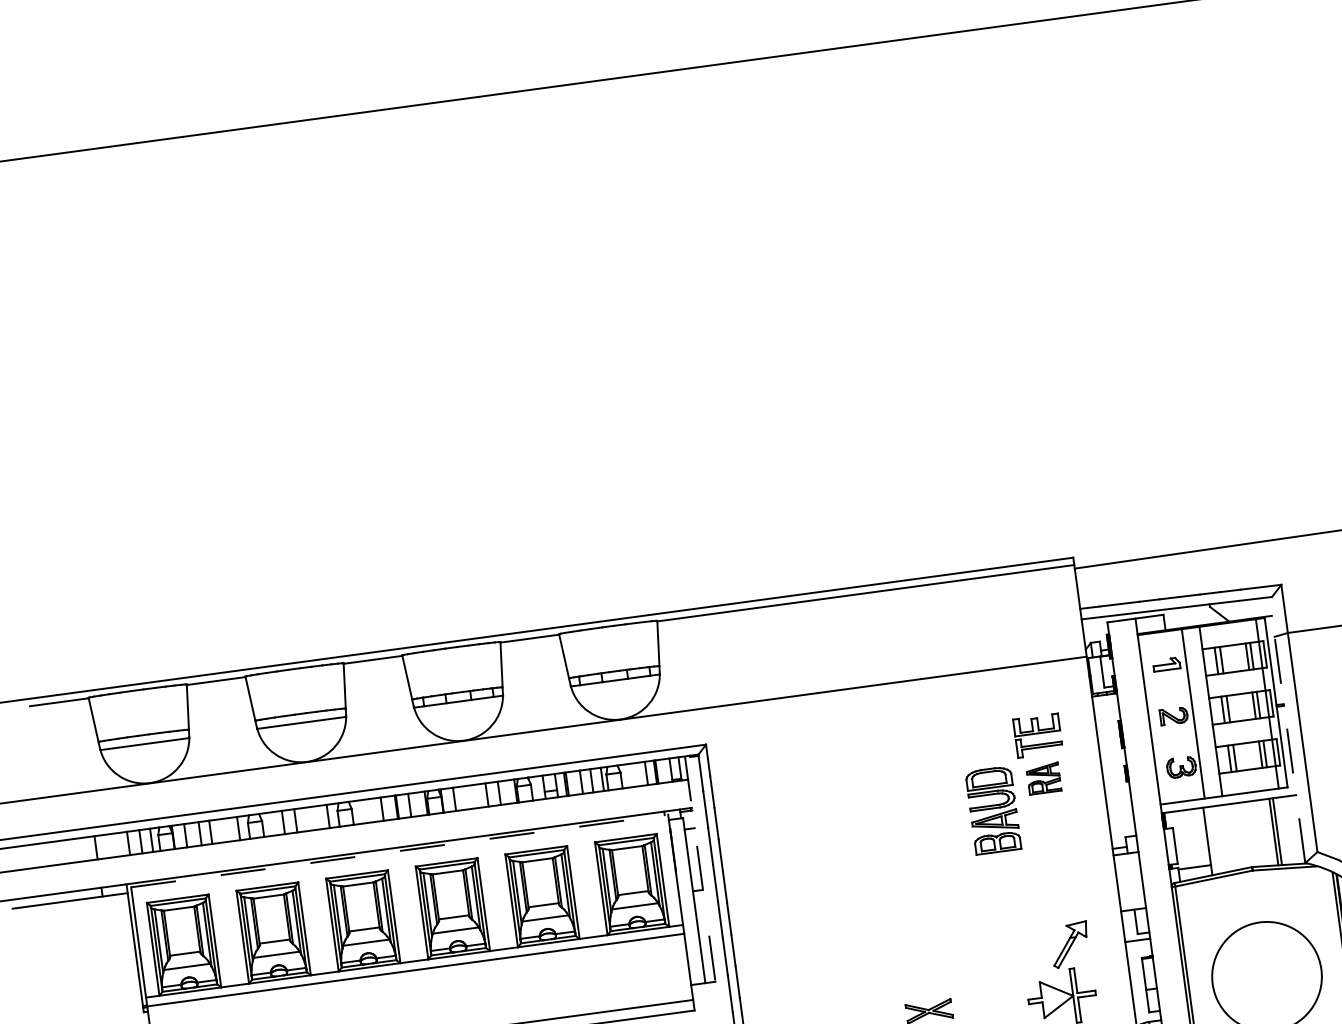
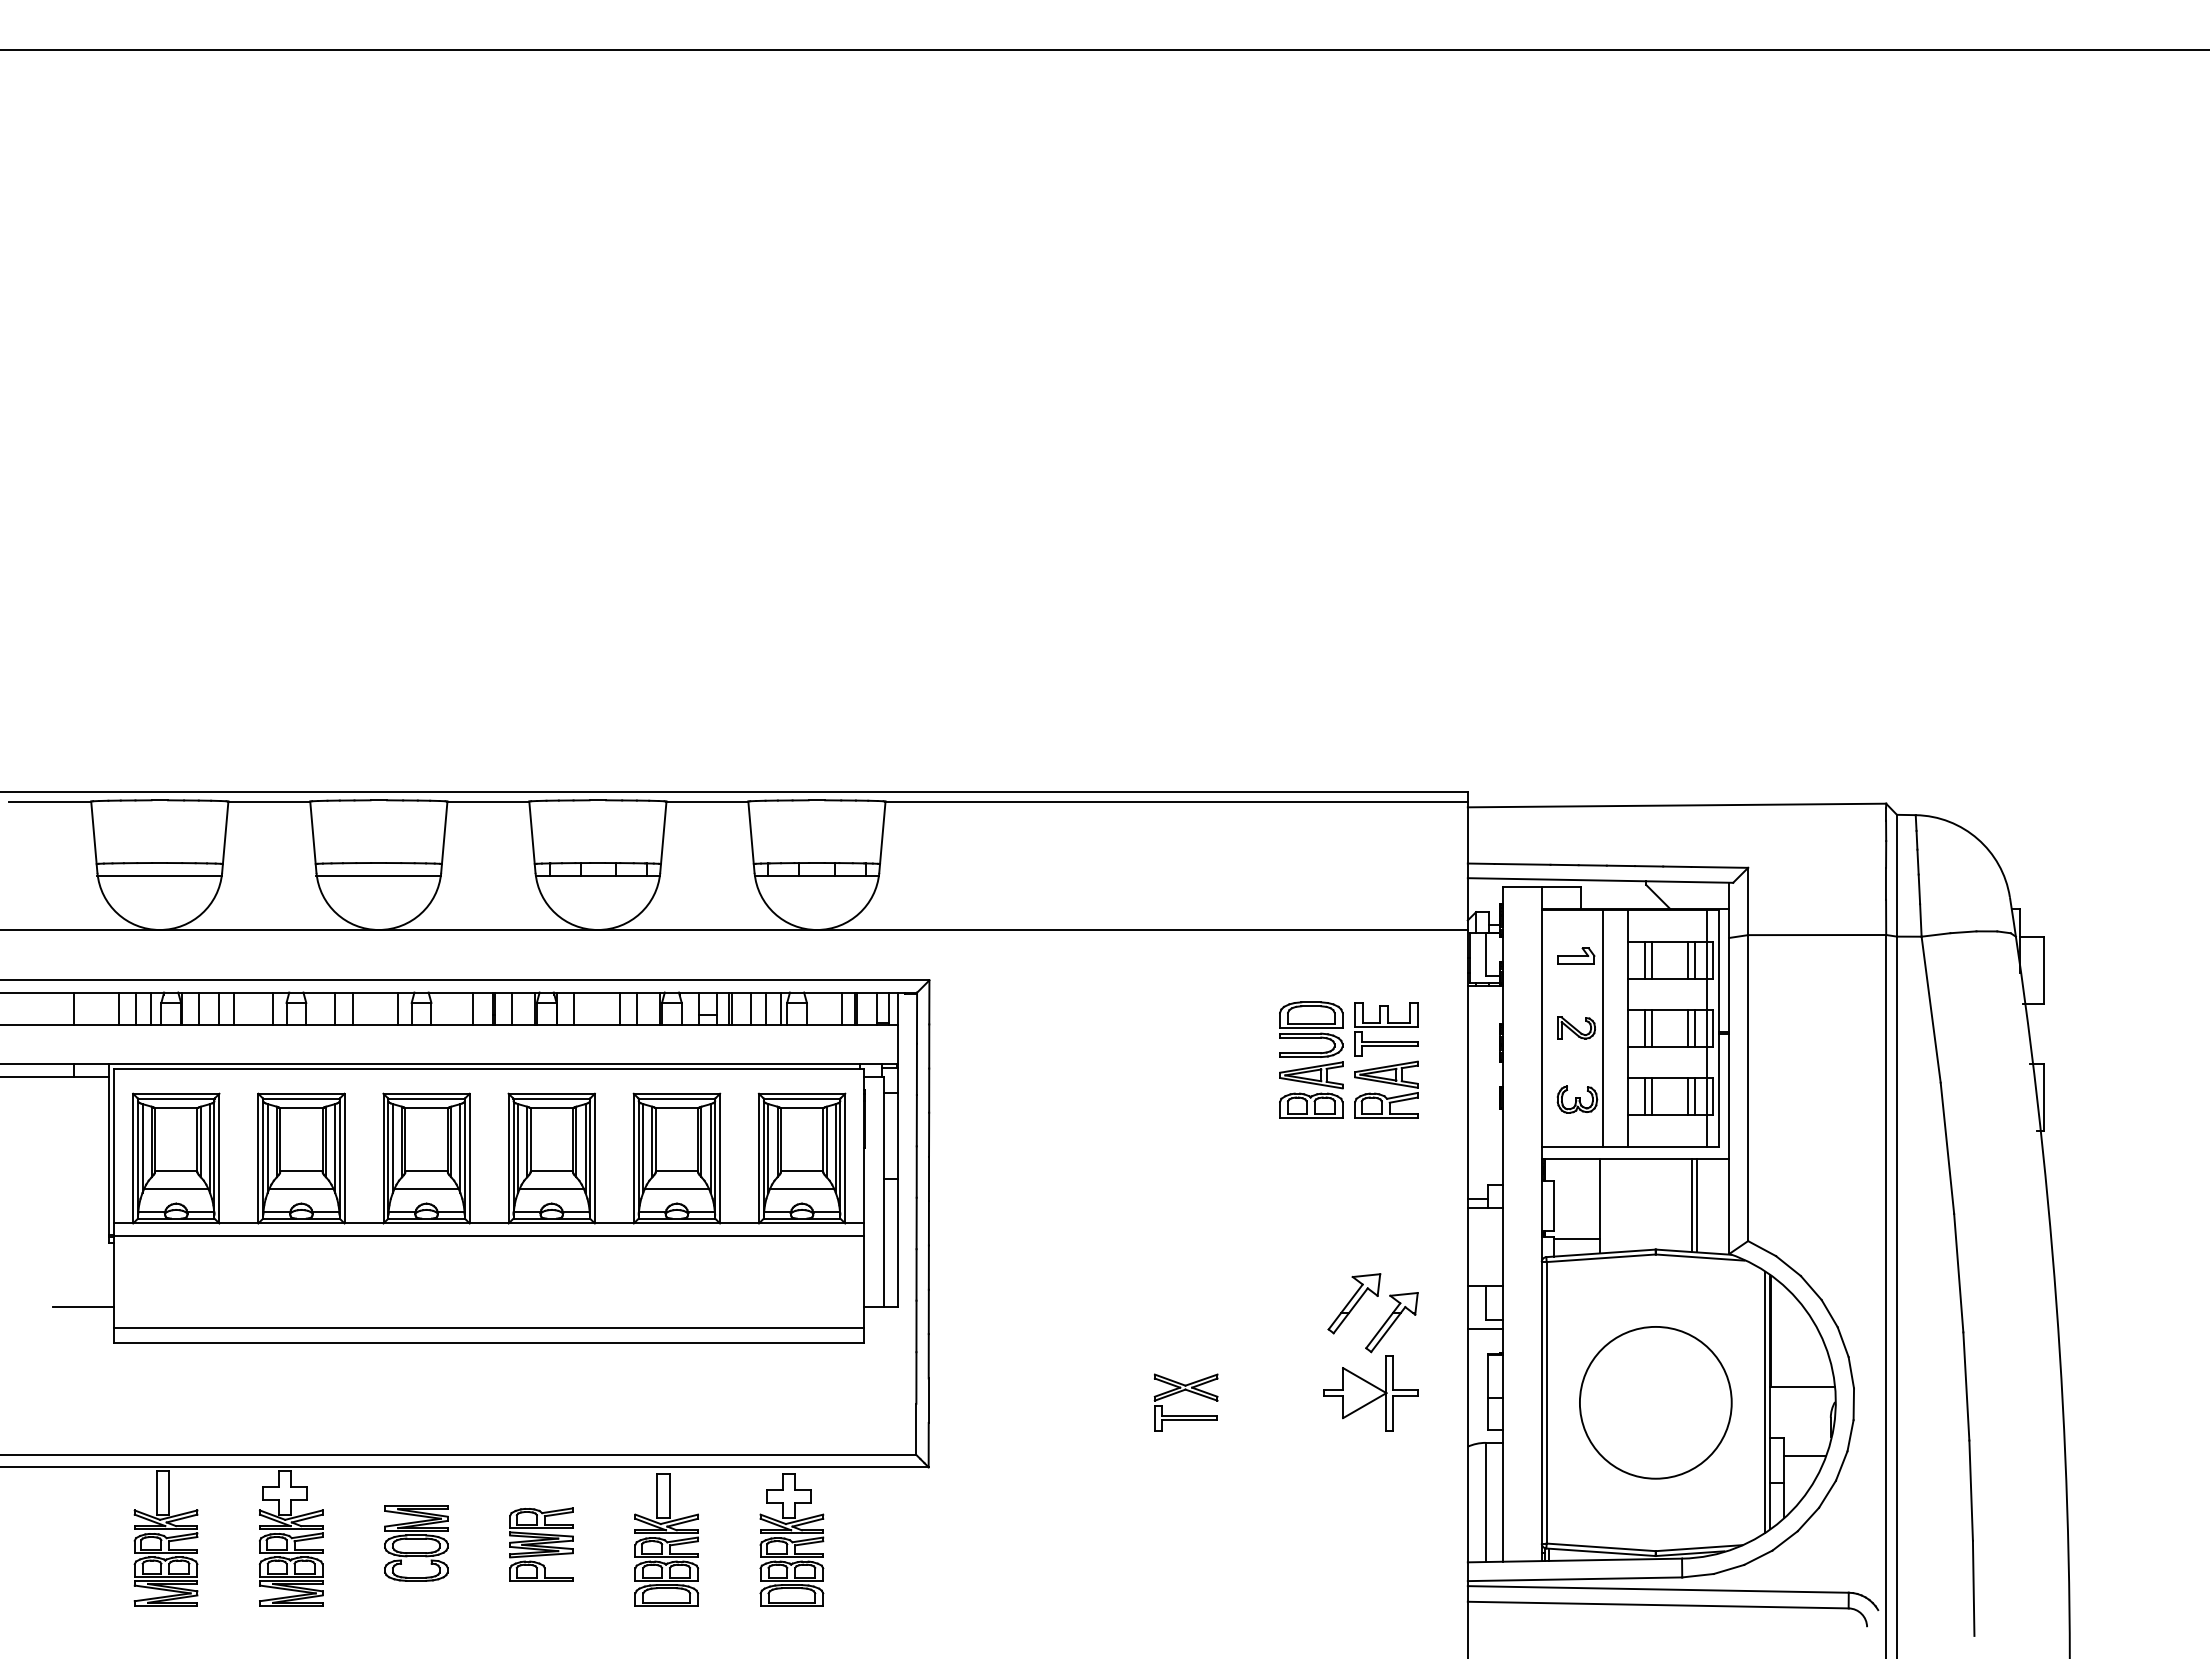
line: (1287, 730) -> (1729, 1068), dashed -> solid
part: (1043, 778) -> (1386, 1089), size x1.43
part: (993, 810) -> (1311, 1059), moved
line: (399, 851) -> (489, 1069), dashed -> solid
line: (700, 869) -> (898, 1150), dashed -> solid
part: (1041, 934) -> (1354, 1303), added

